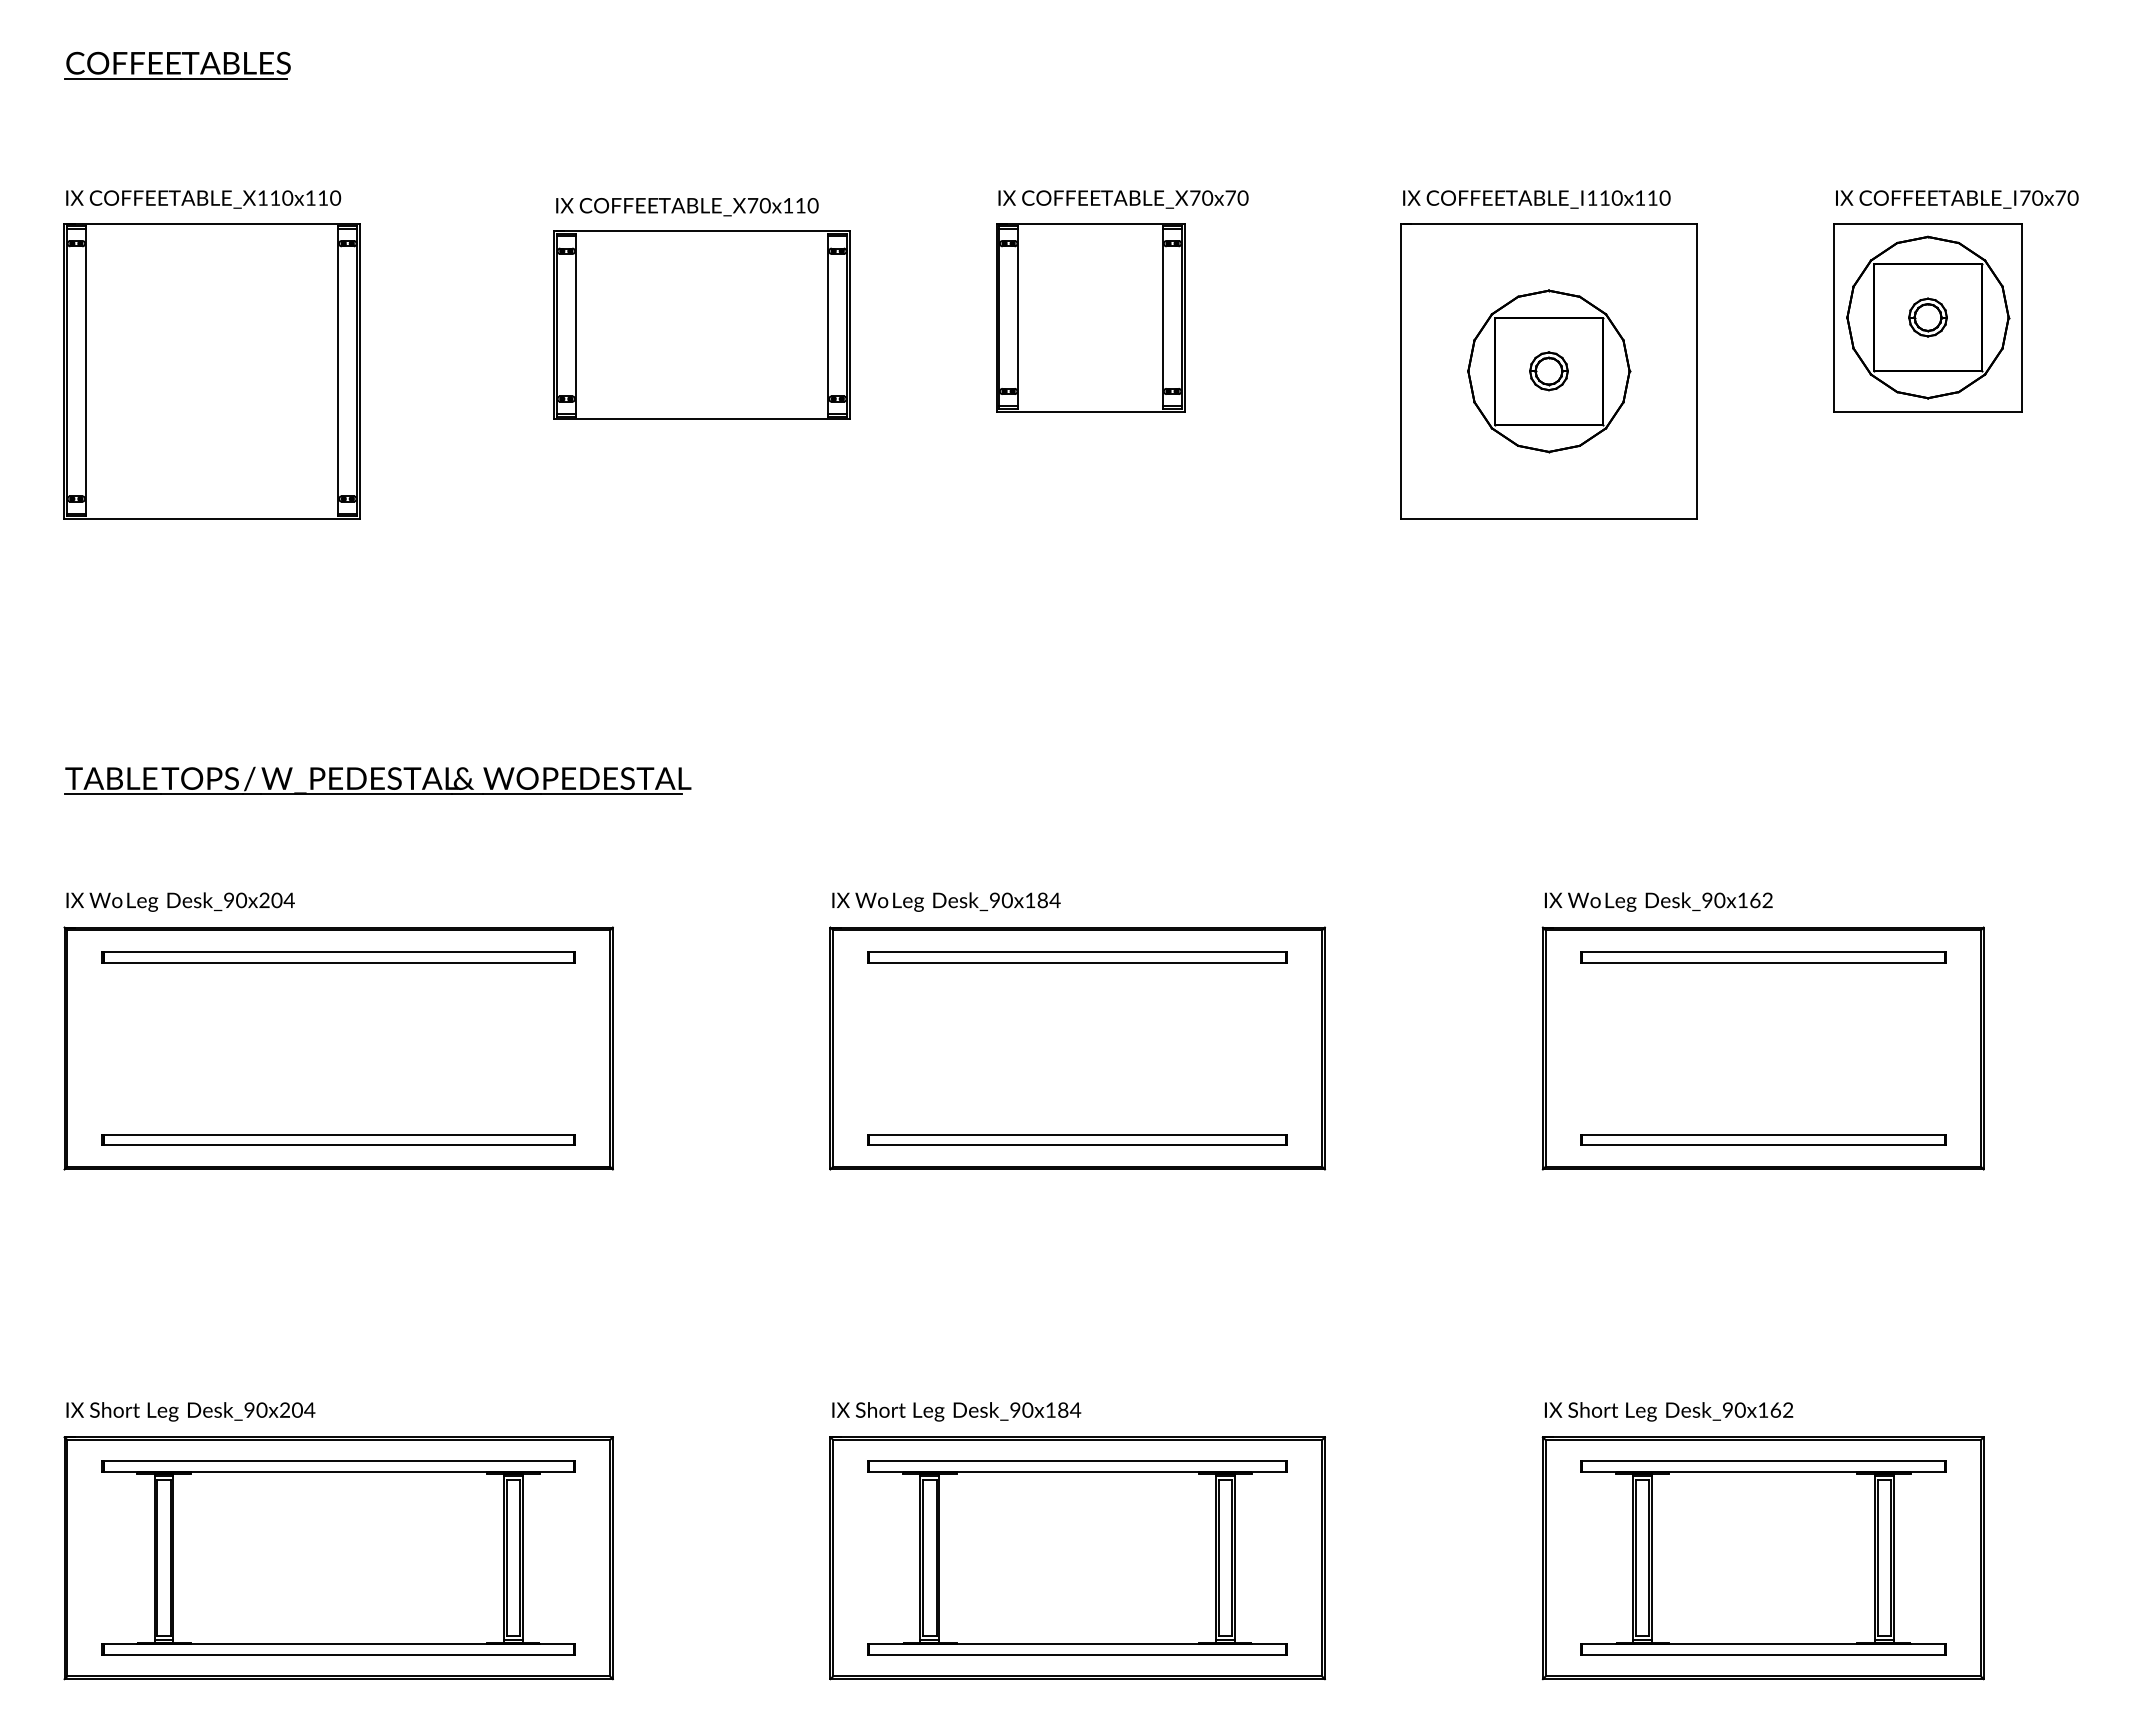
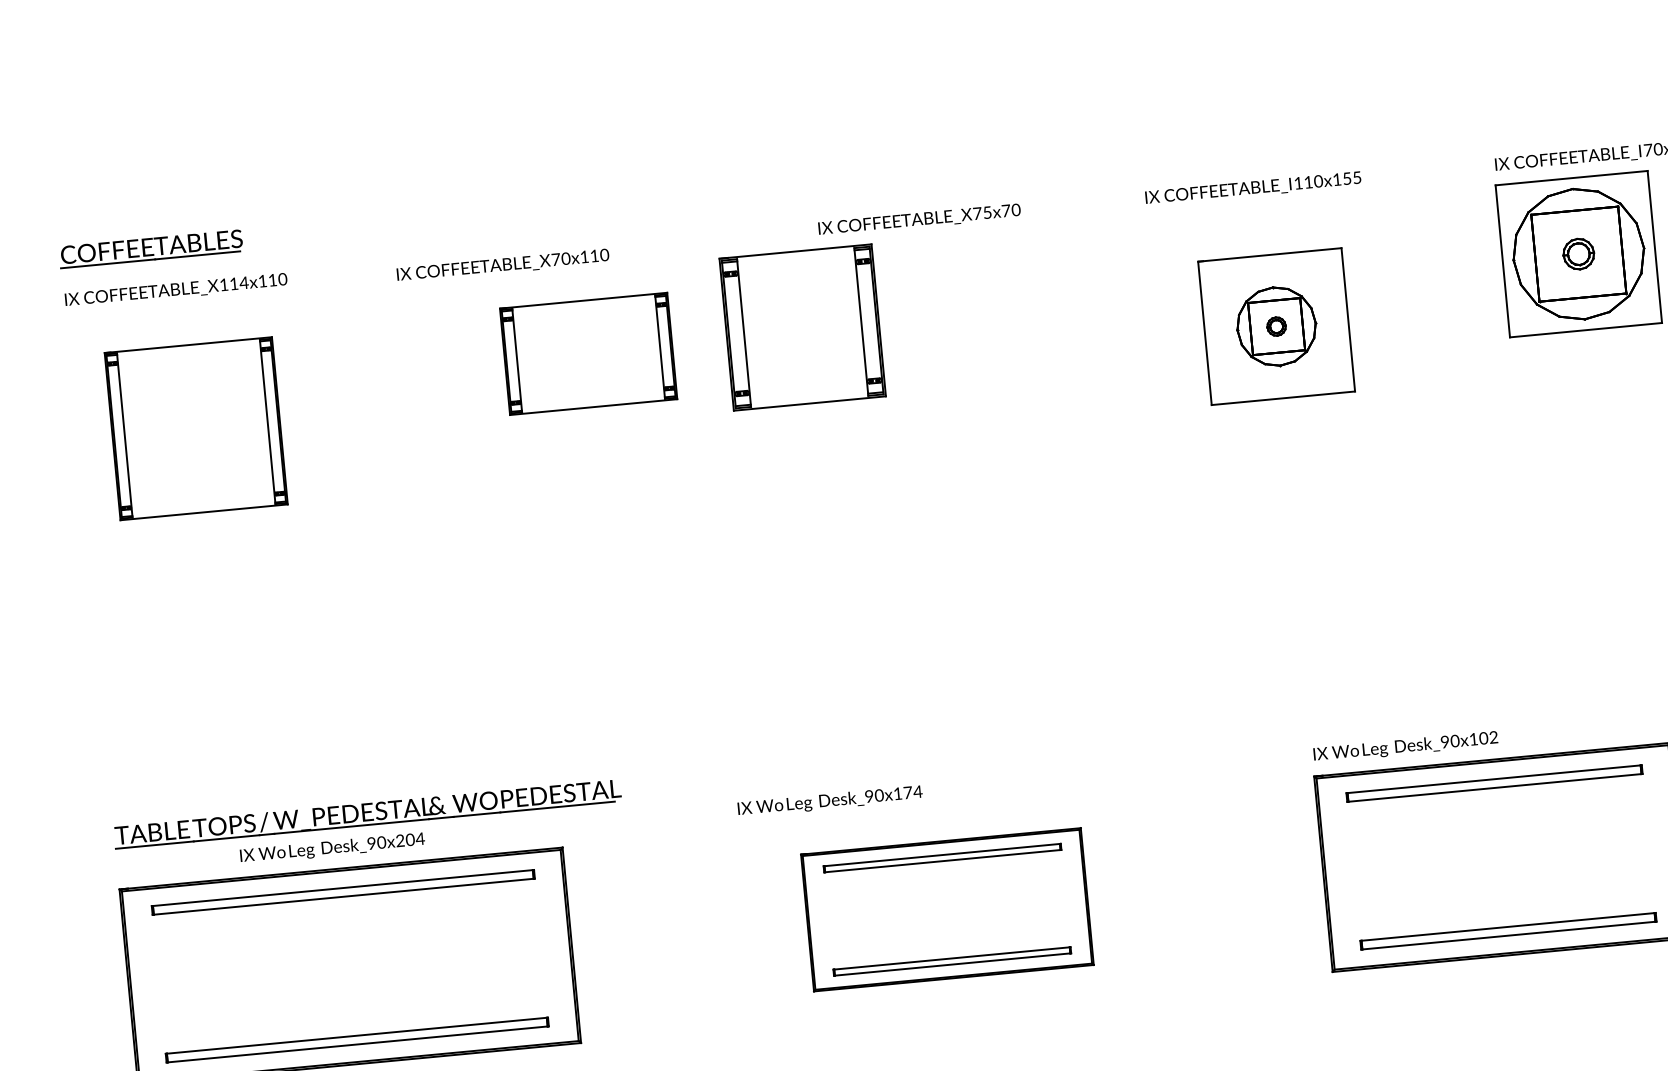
part: (177, 65) -> (151, 248), moved
text: (287, 197) -> (243, 282), 110x110 -> 114x110
text: (1207, 197) -> (987, 212), 70x70 -> 75x70
text: (1659, 197) -> (1352, 177), 110x110 -> 110x155
text: (687, 207) -> (503, 266), moved
part: (1090, 317) -> (802, 327), moved
part: (701, 324) -> (588, 353), size x0.7
part: (211, 371) -> (195, 428), size x0.7
part: (1548, 371) -> (1276, 326), size x0.6
part: (377, 780) -> (367, 813), moved
text: (1754, 899) -> (1483, 737), Desk_90x162 -> Desk_90x102
text: (1042, 900) -> (907, 792), Desk_90x184 -> Desk_90x174
text: (180, 901) -> (332, 848), moved
part: (1077, 1048) -> (947, 909), size x0.7

